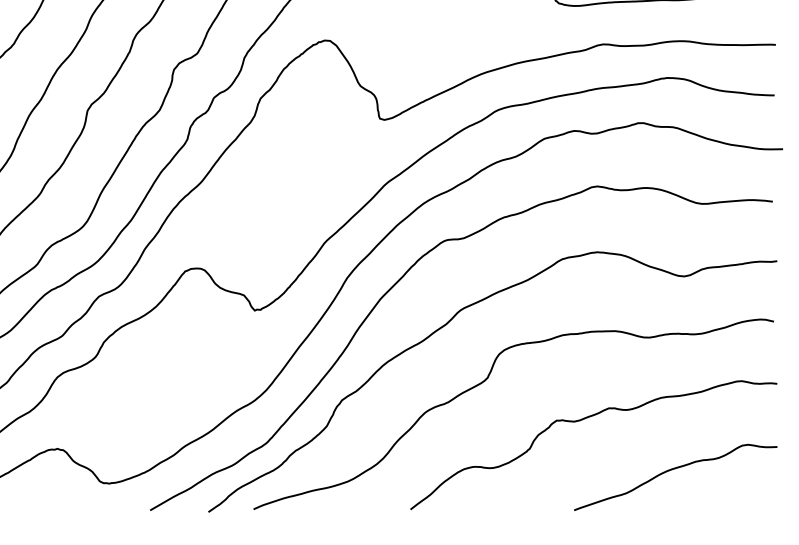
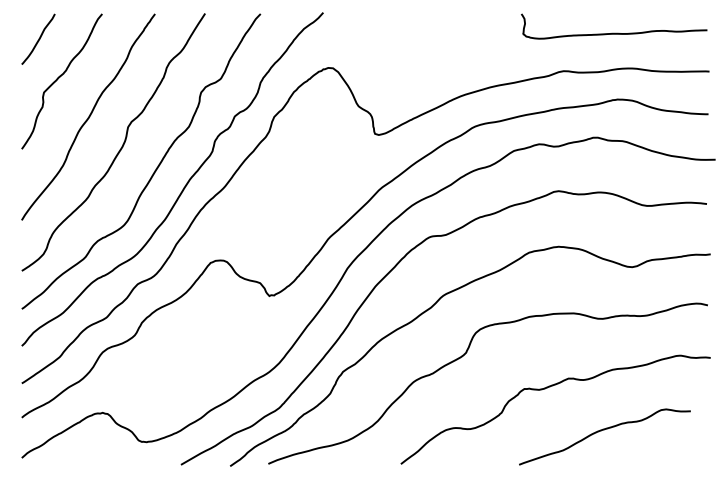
curve: (671, 470) -> (601, 431), moved

